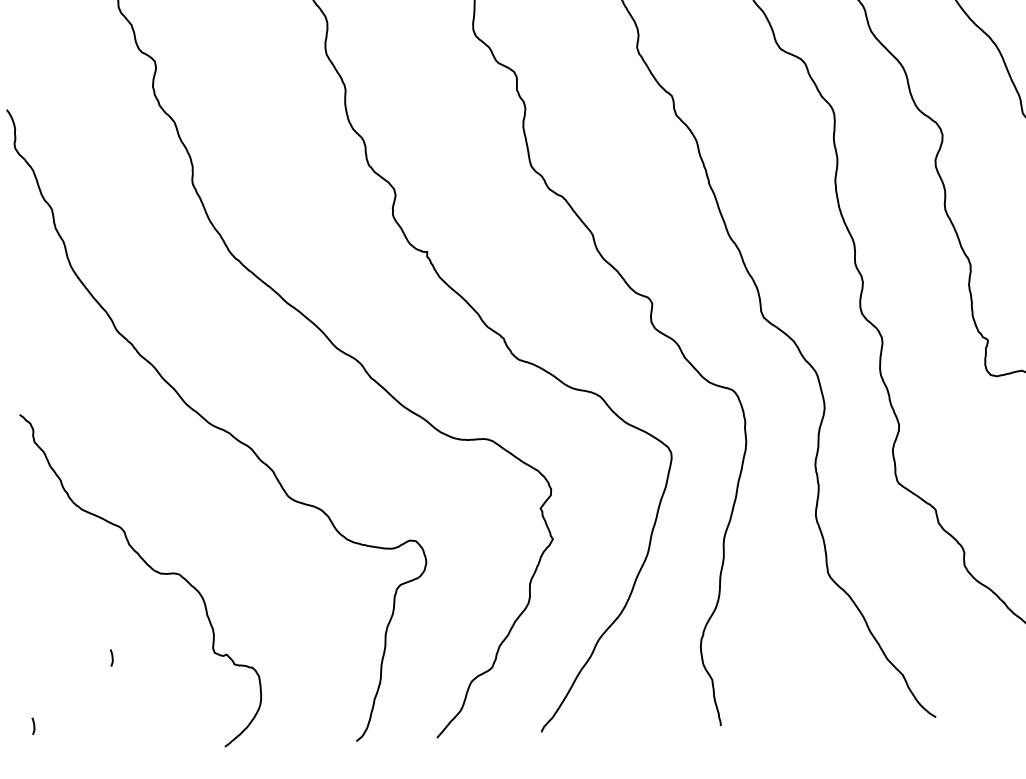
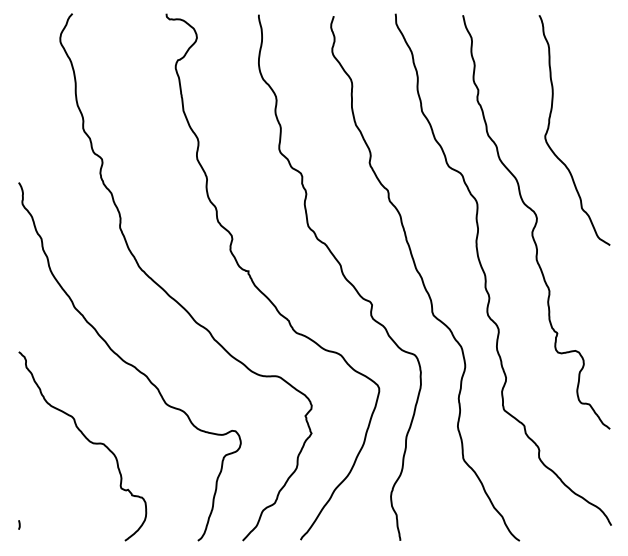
curve: (112, 657) -> (64, 488), removed

